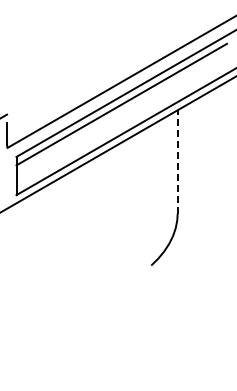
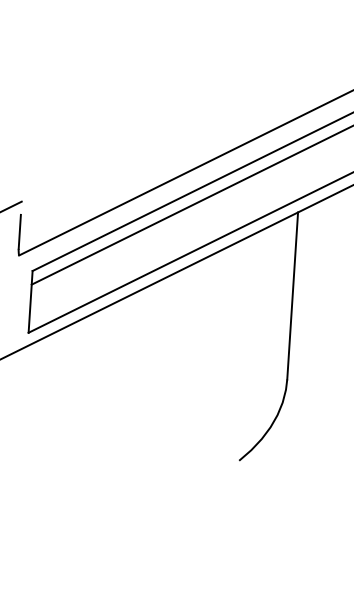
line: (177, 161) -> (292, 295), dashed -> solid

